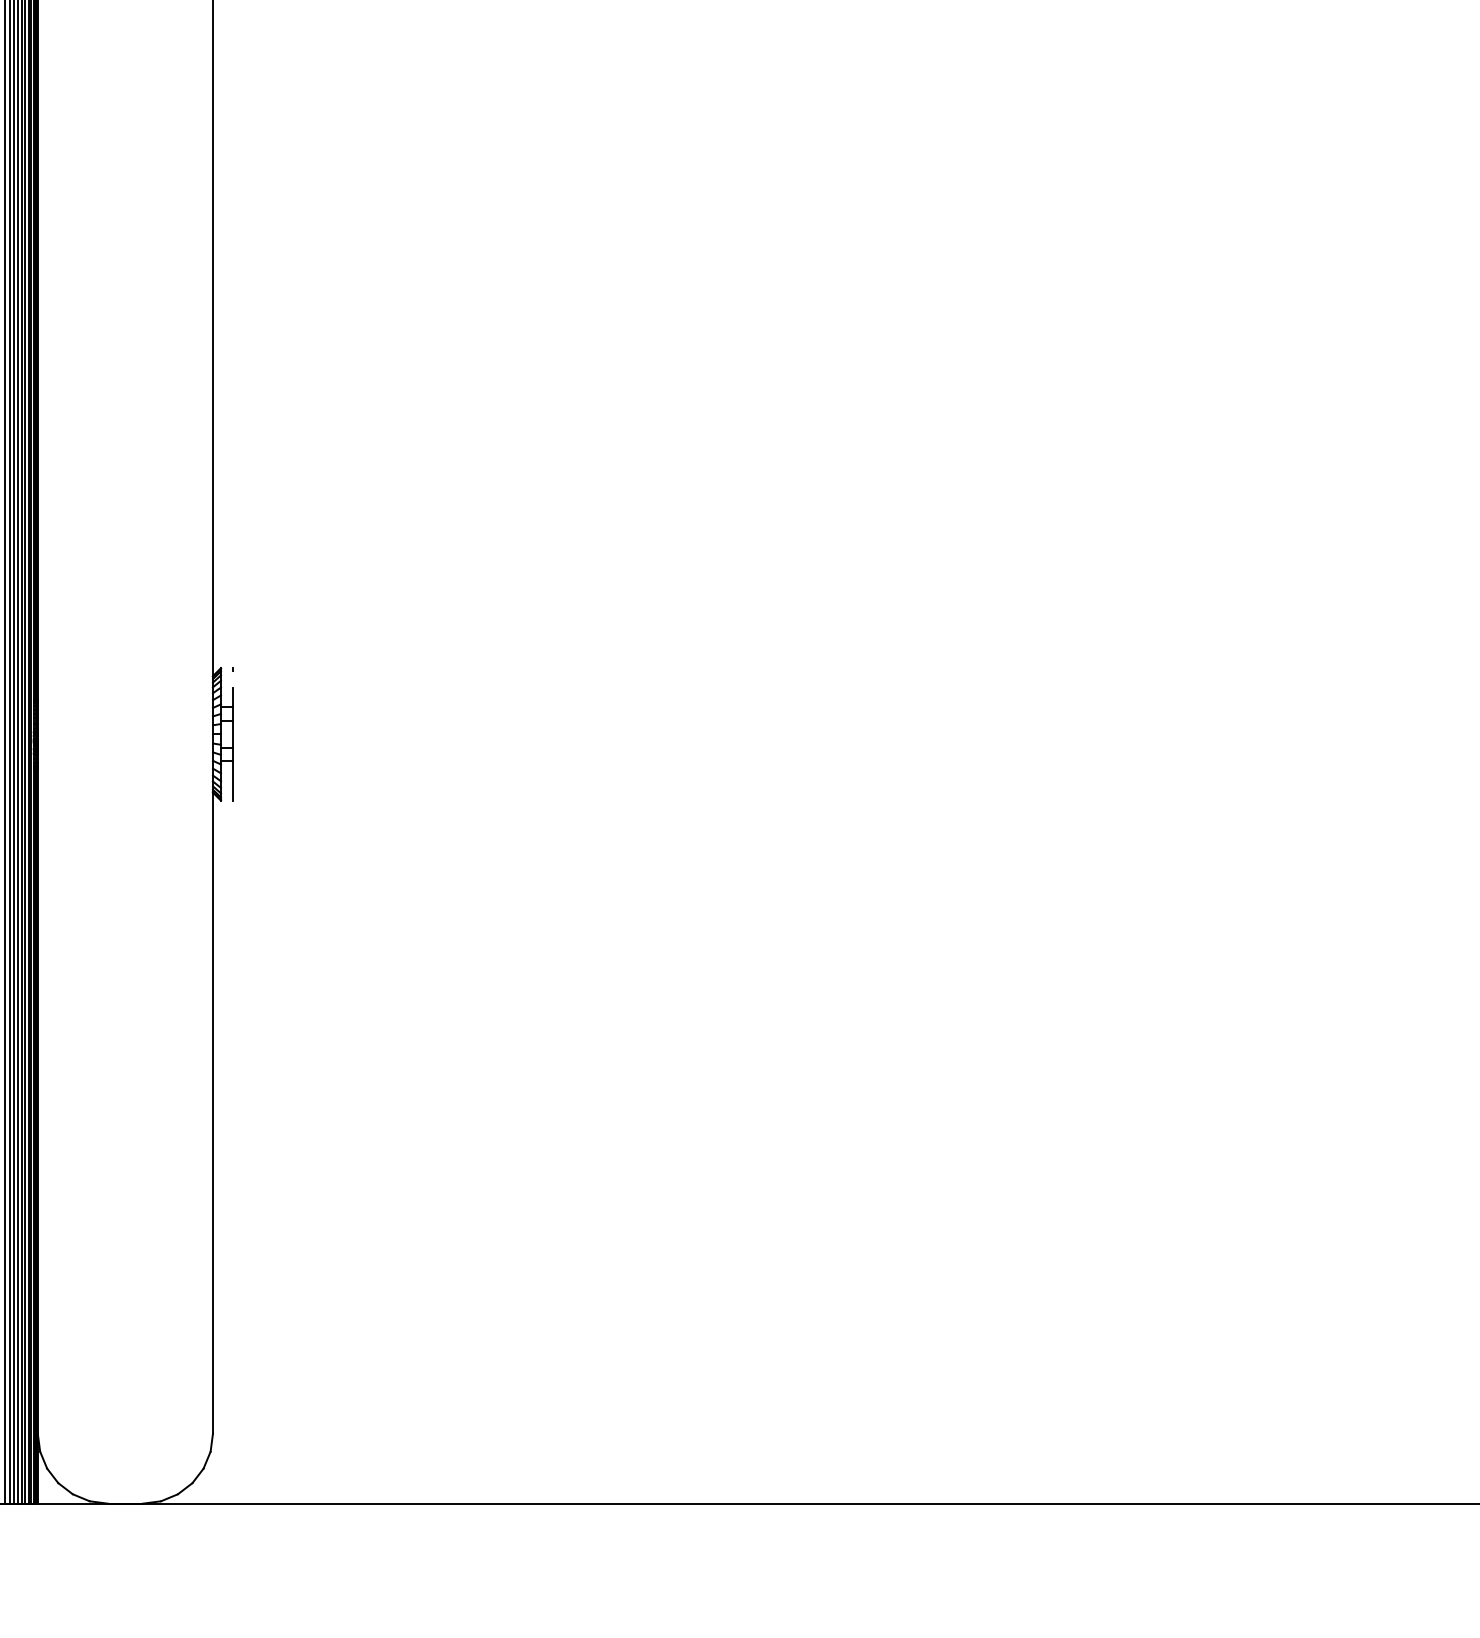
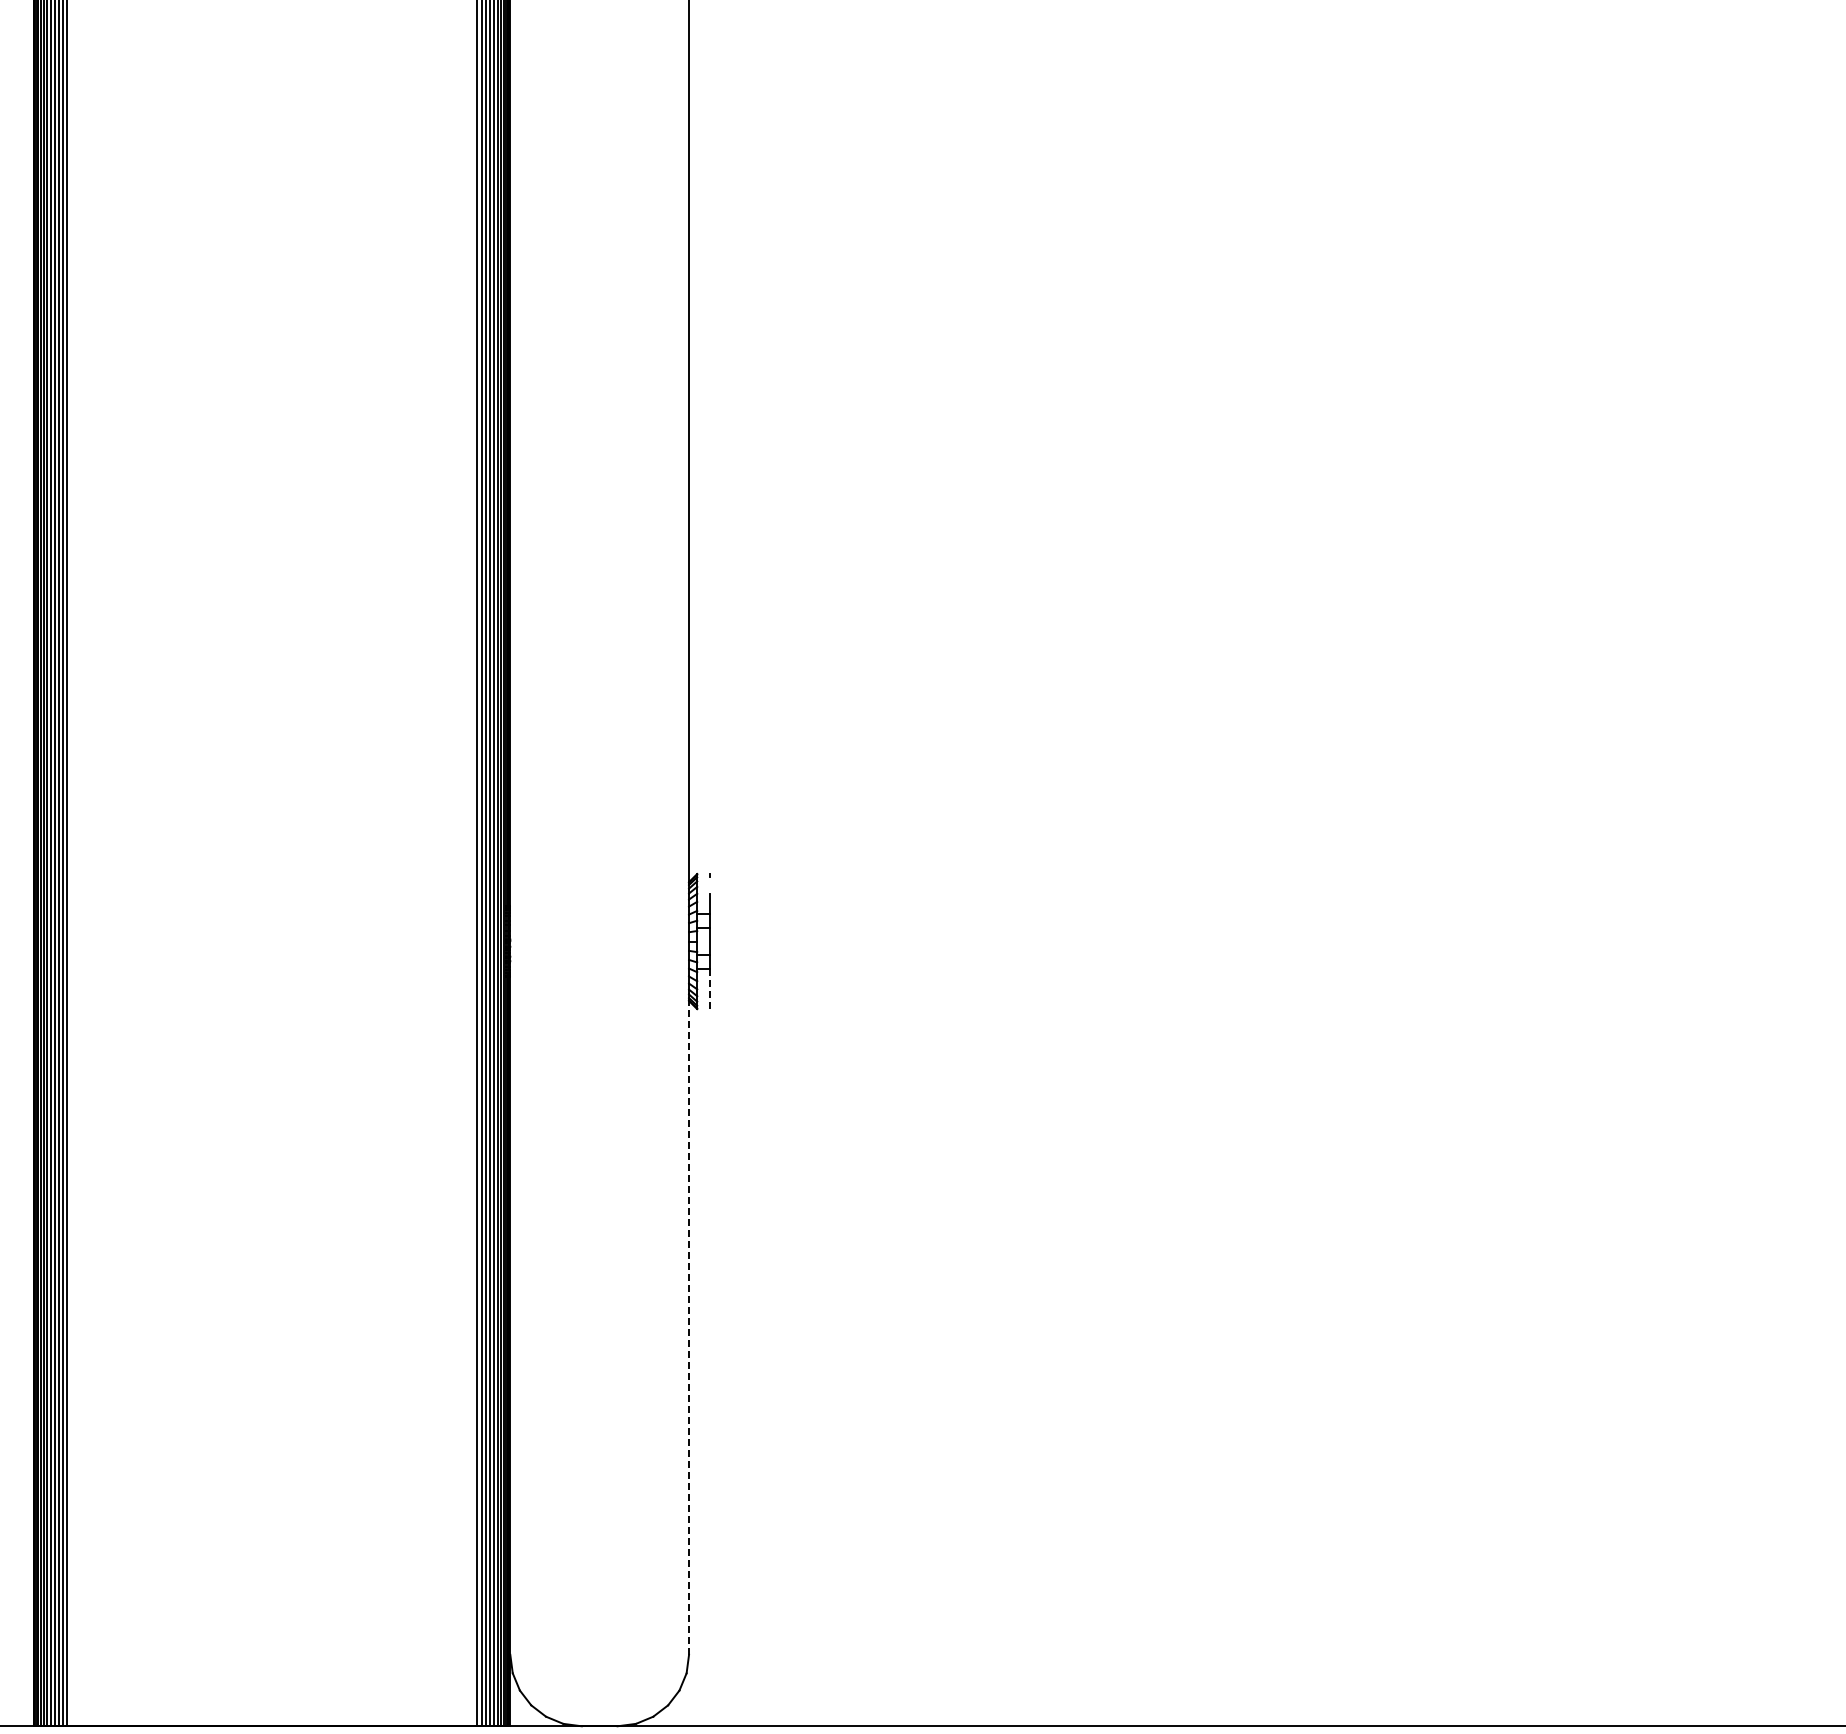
line: (233, 780) -> (709, 988), solid -> dashed
line: (213, 1112) -> (689, 1327), solid -> dashed

